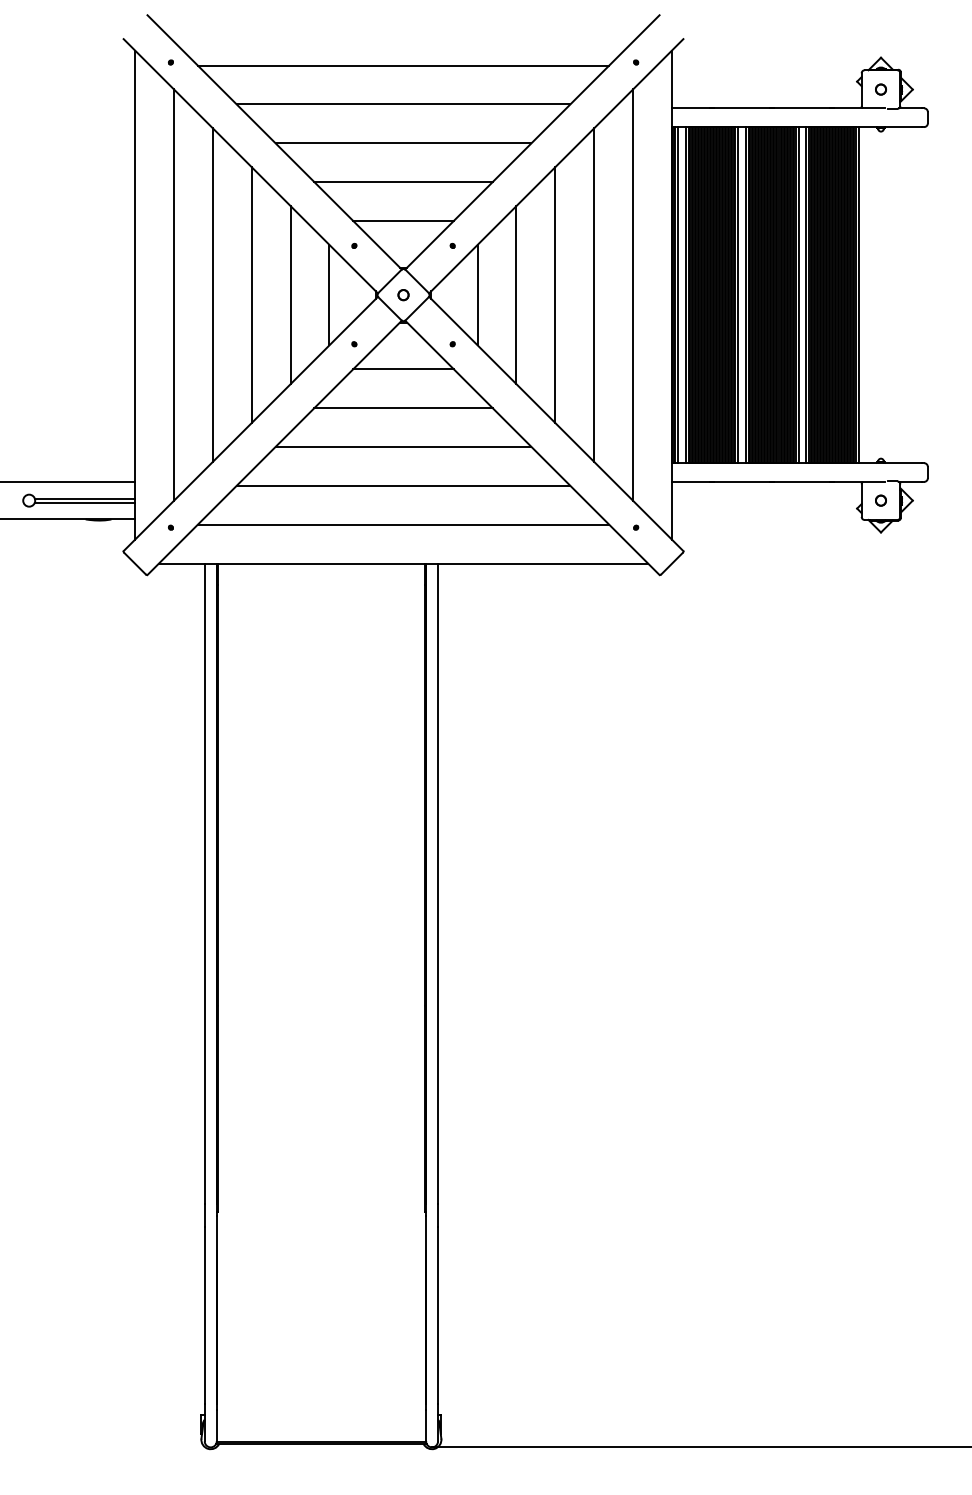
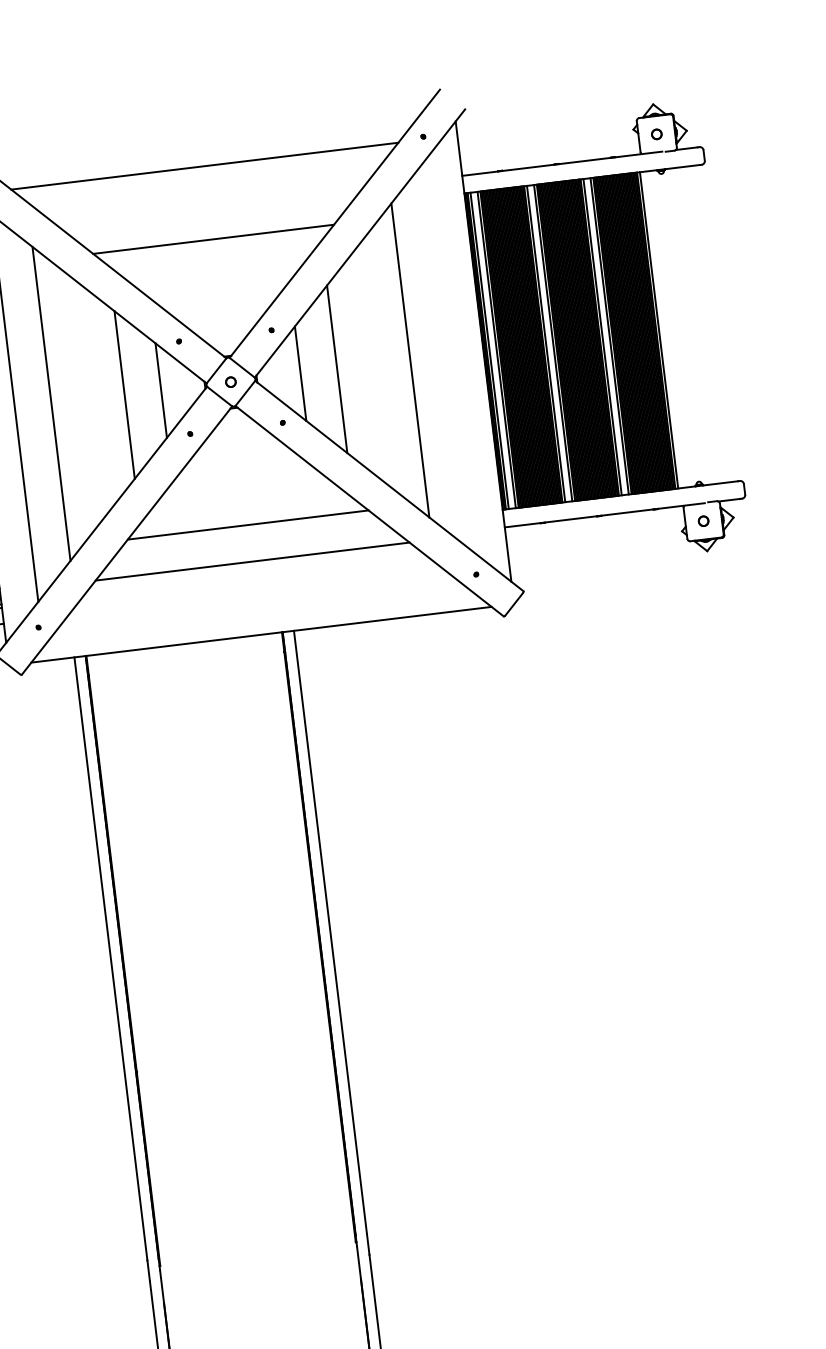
line: (403, 104) -> (209, 202), removed
line: (403, 182) -> (218, 276), removed
line: (403, 221) -> (222, 312), removed
line: (633, 294) -> (447, 355), removed
line: (251, 295) -> (87, 399), removed
line: (555, 295) -> (373, 365), removed
line: (403, 369) -> (239, 452), removed
line: (403, 408) -> (243, 488), removed
line: (403, 524) -> (257, 598), removed

